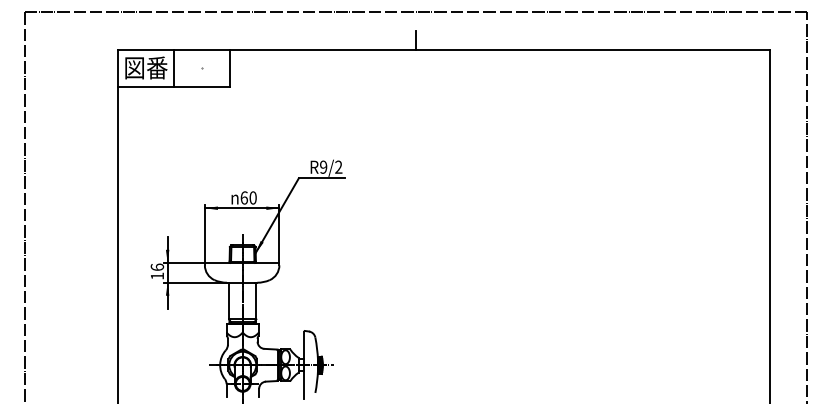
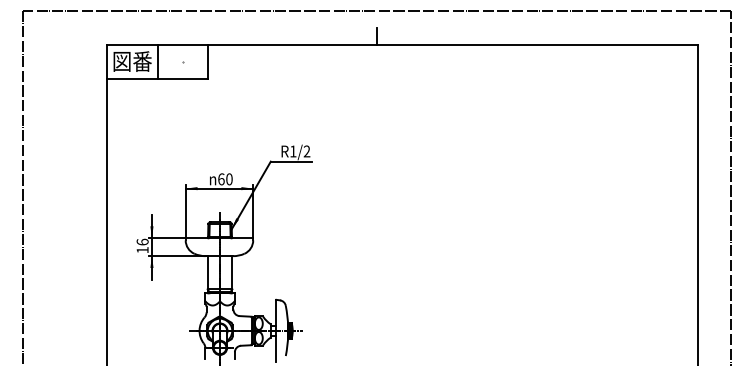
text: (323, 167) -> (293, 151), R9/2 -> R1/2

